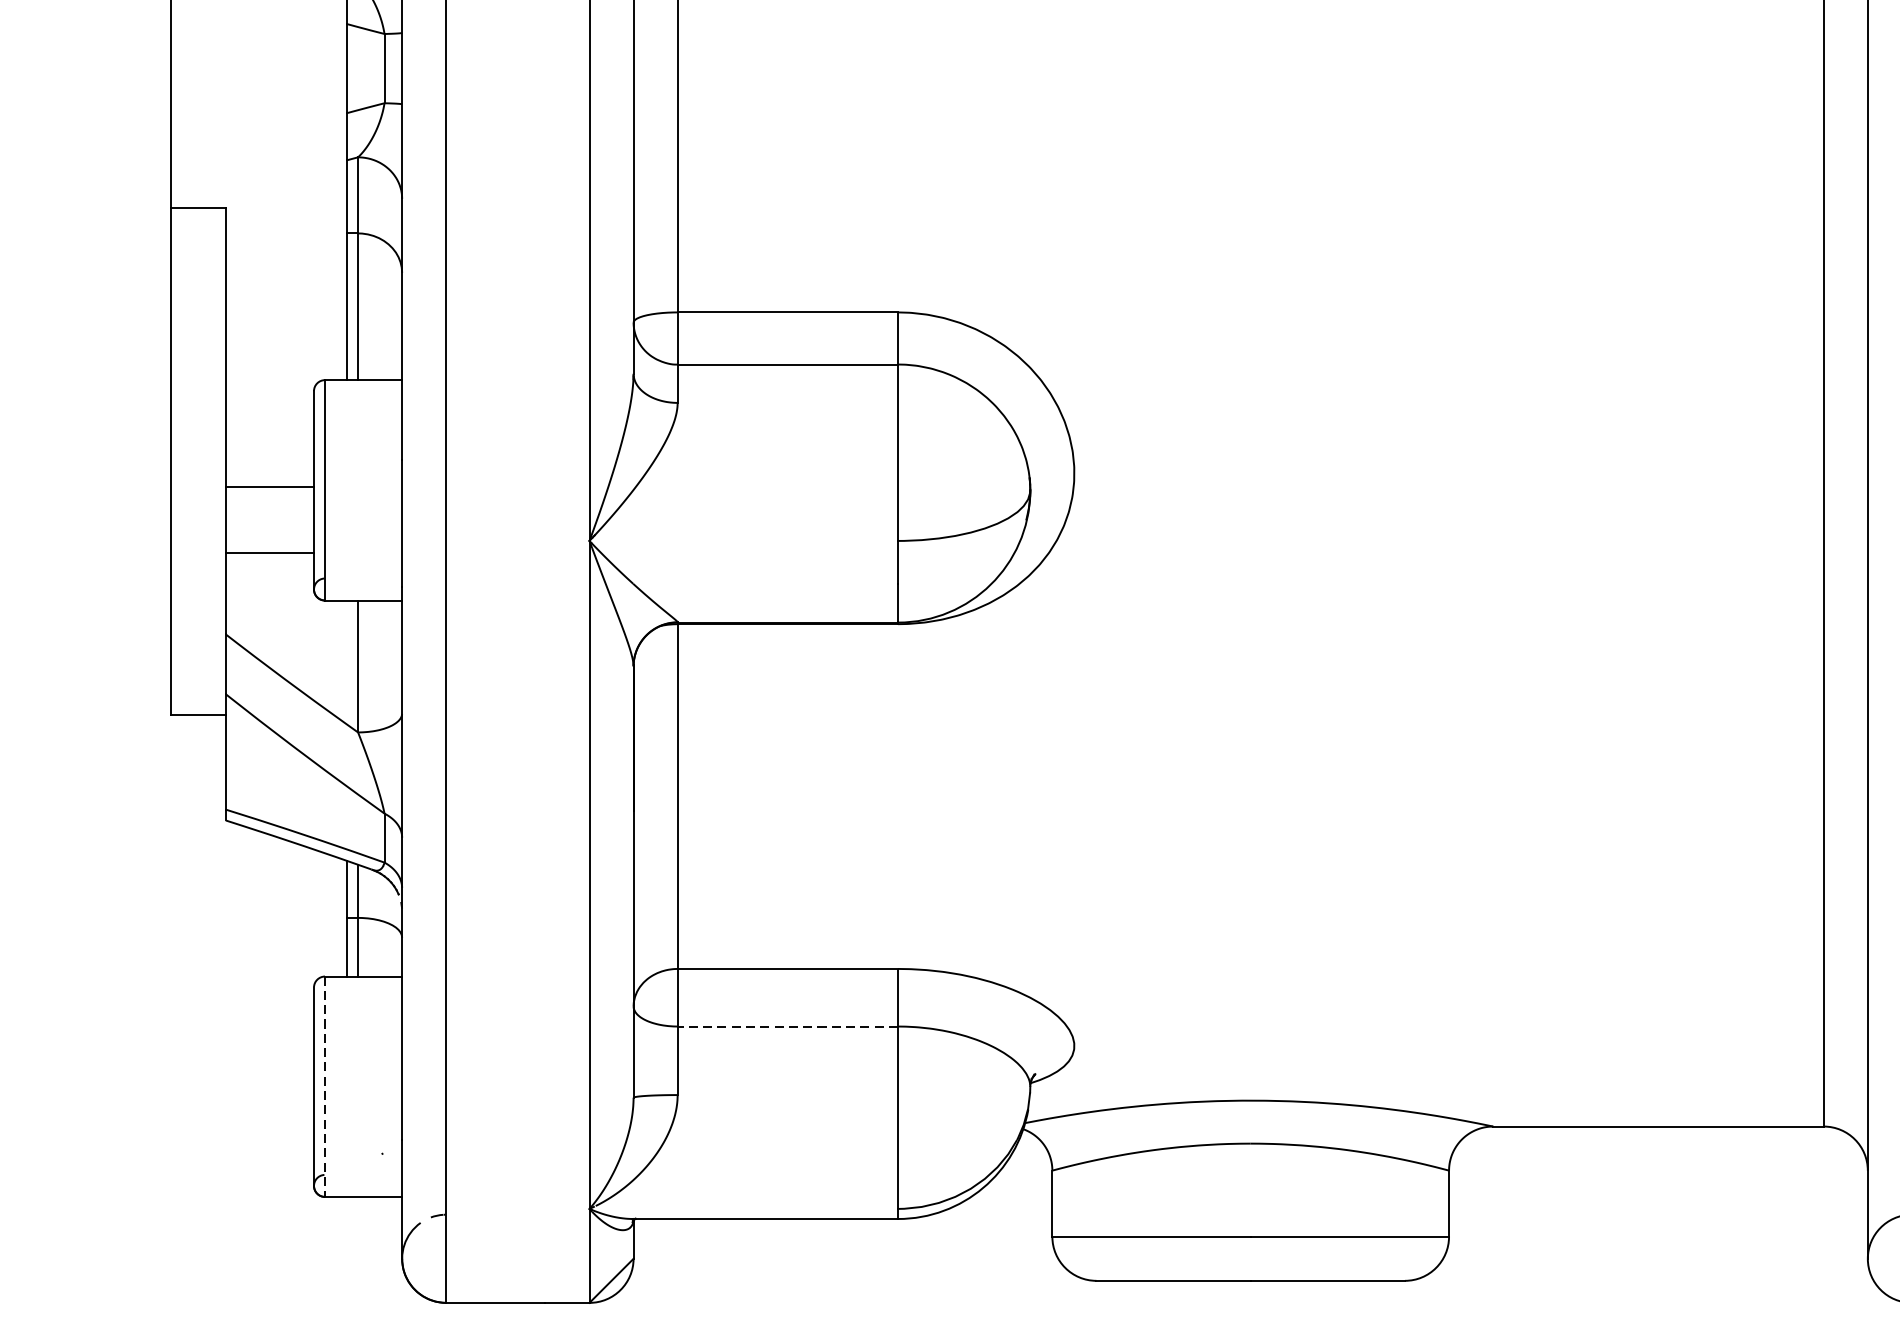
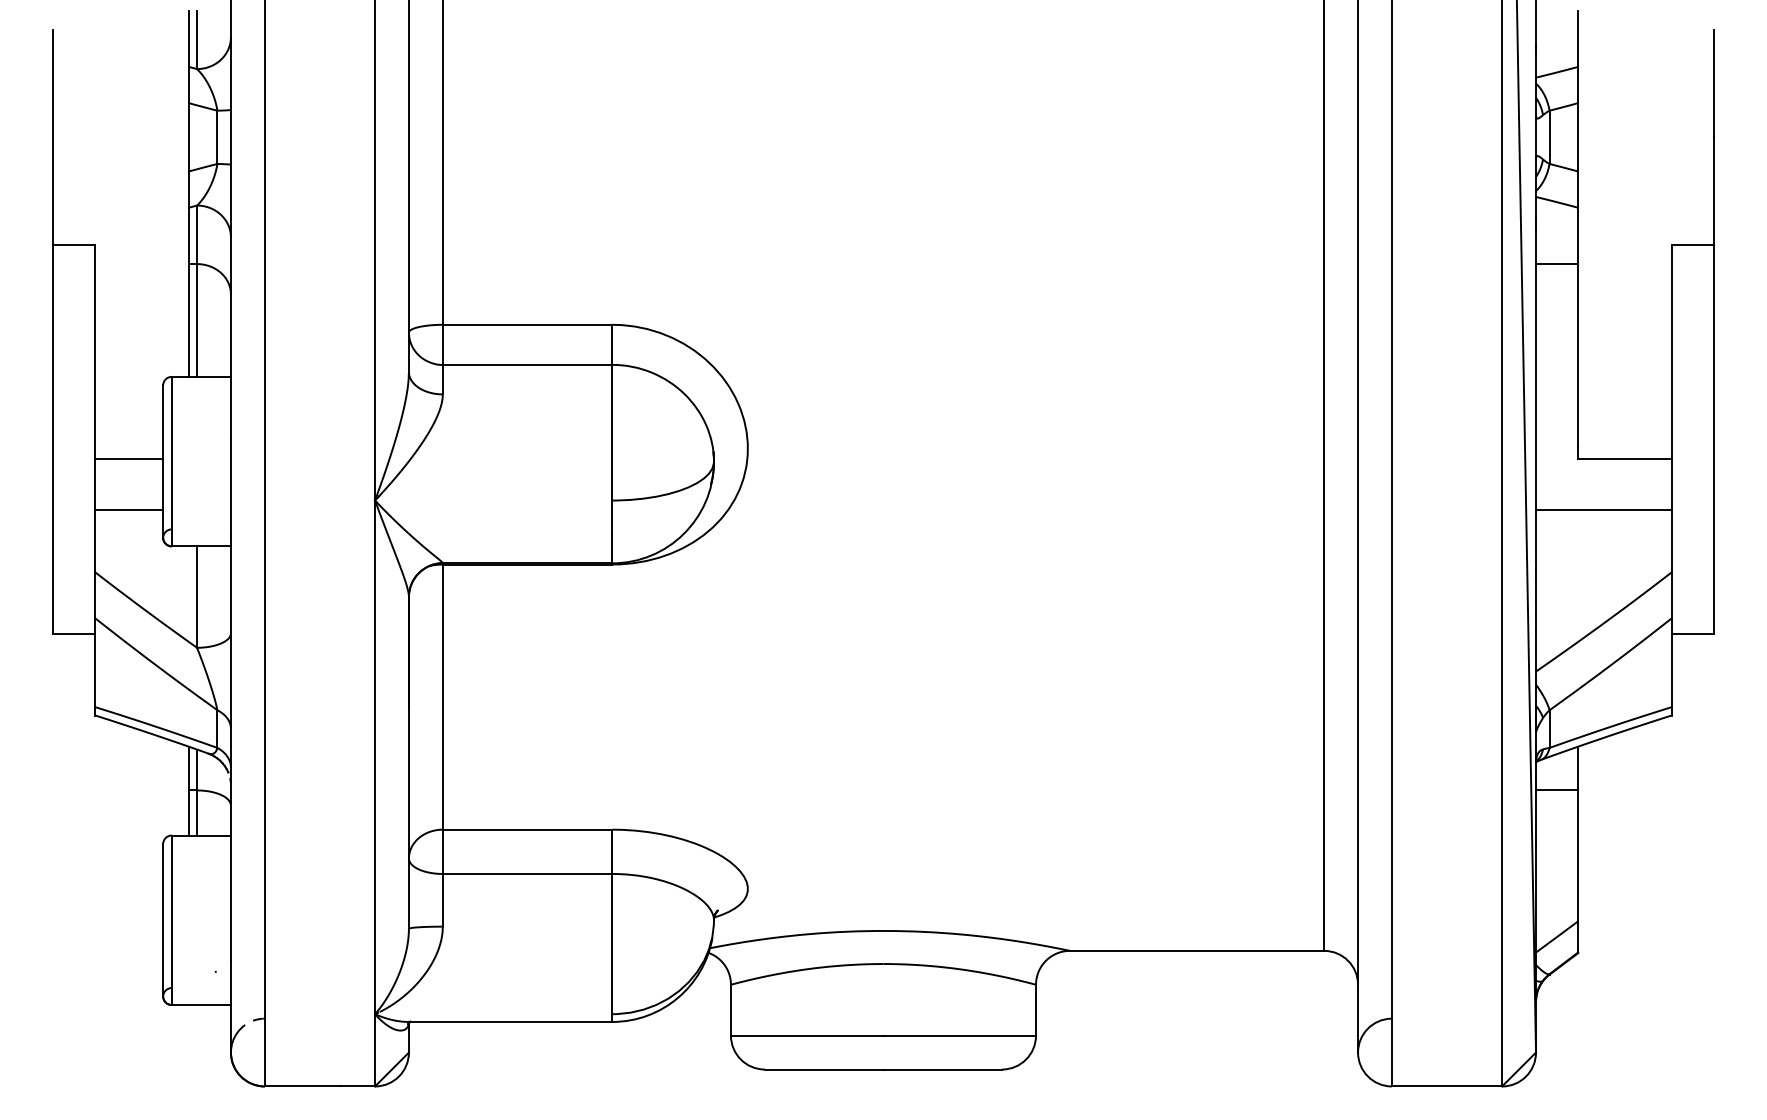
line: (787, 1025) -> (527, 873), dashed -> solid
line: (324, 1087) -> (171, 920), dashed -> solid

